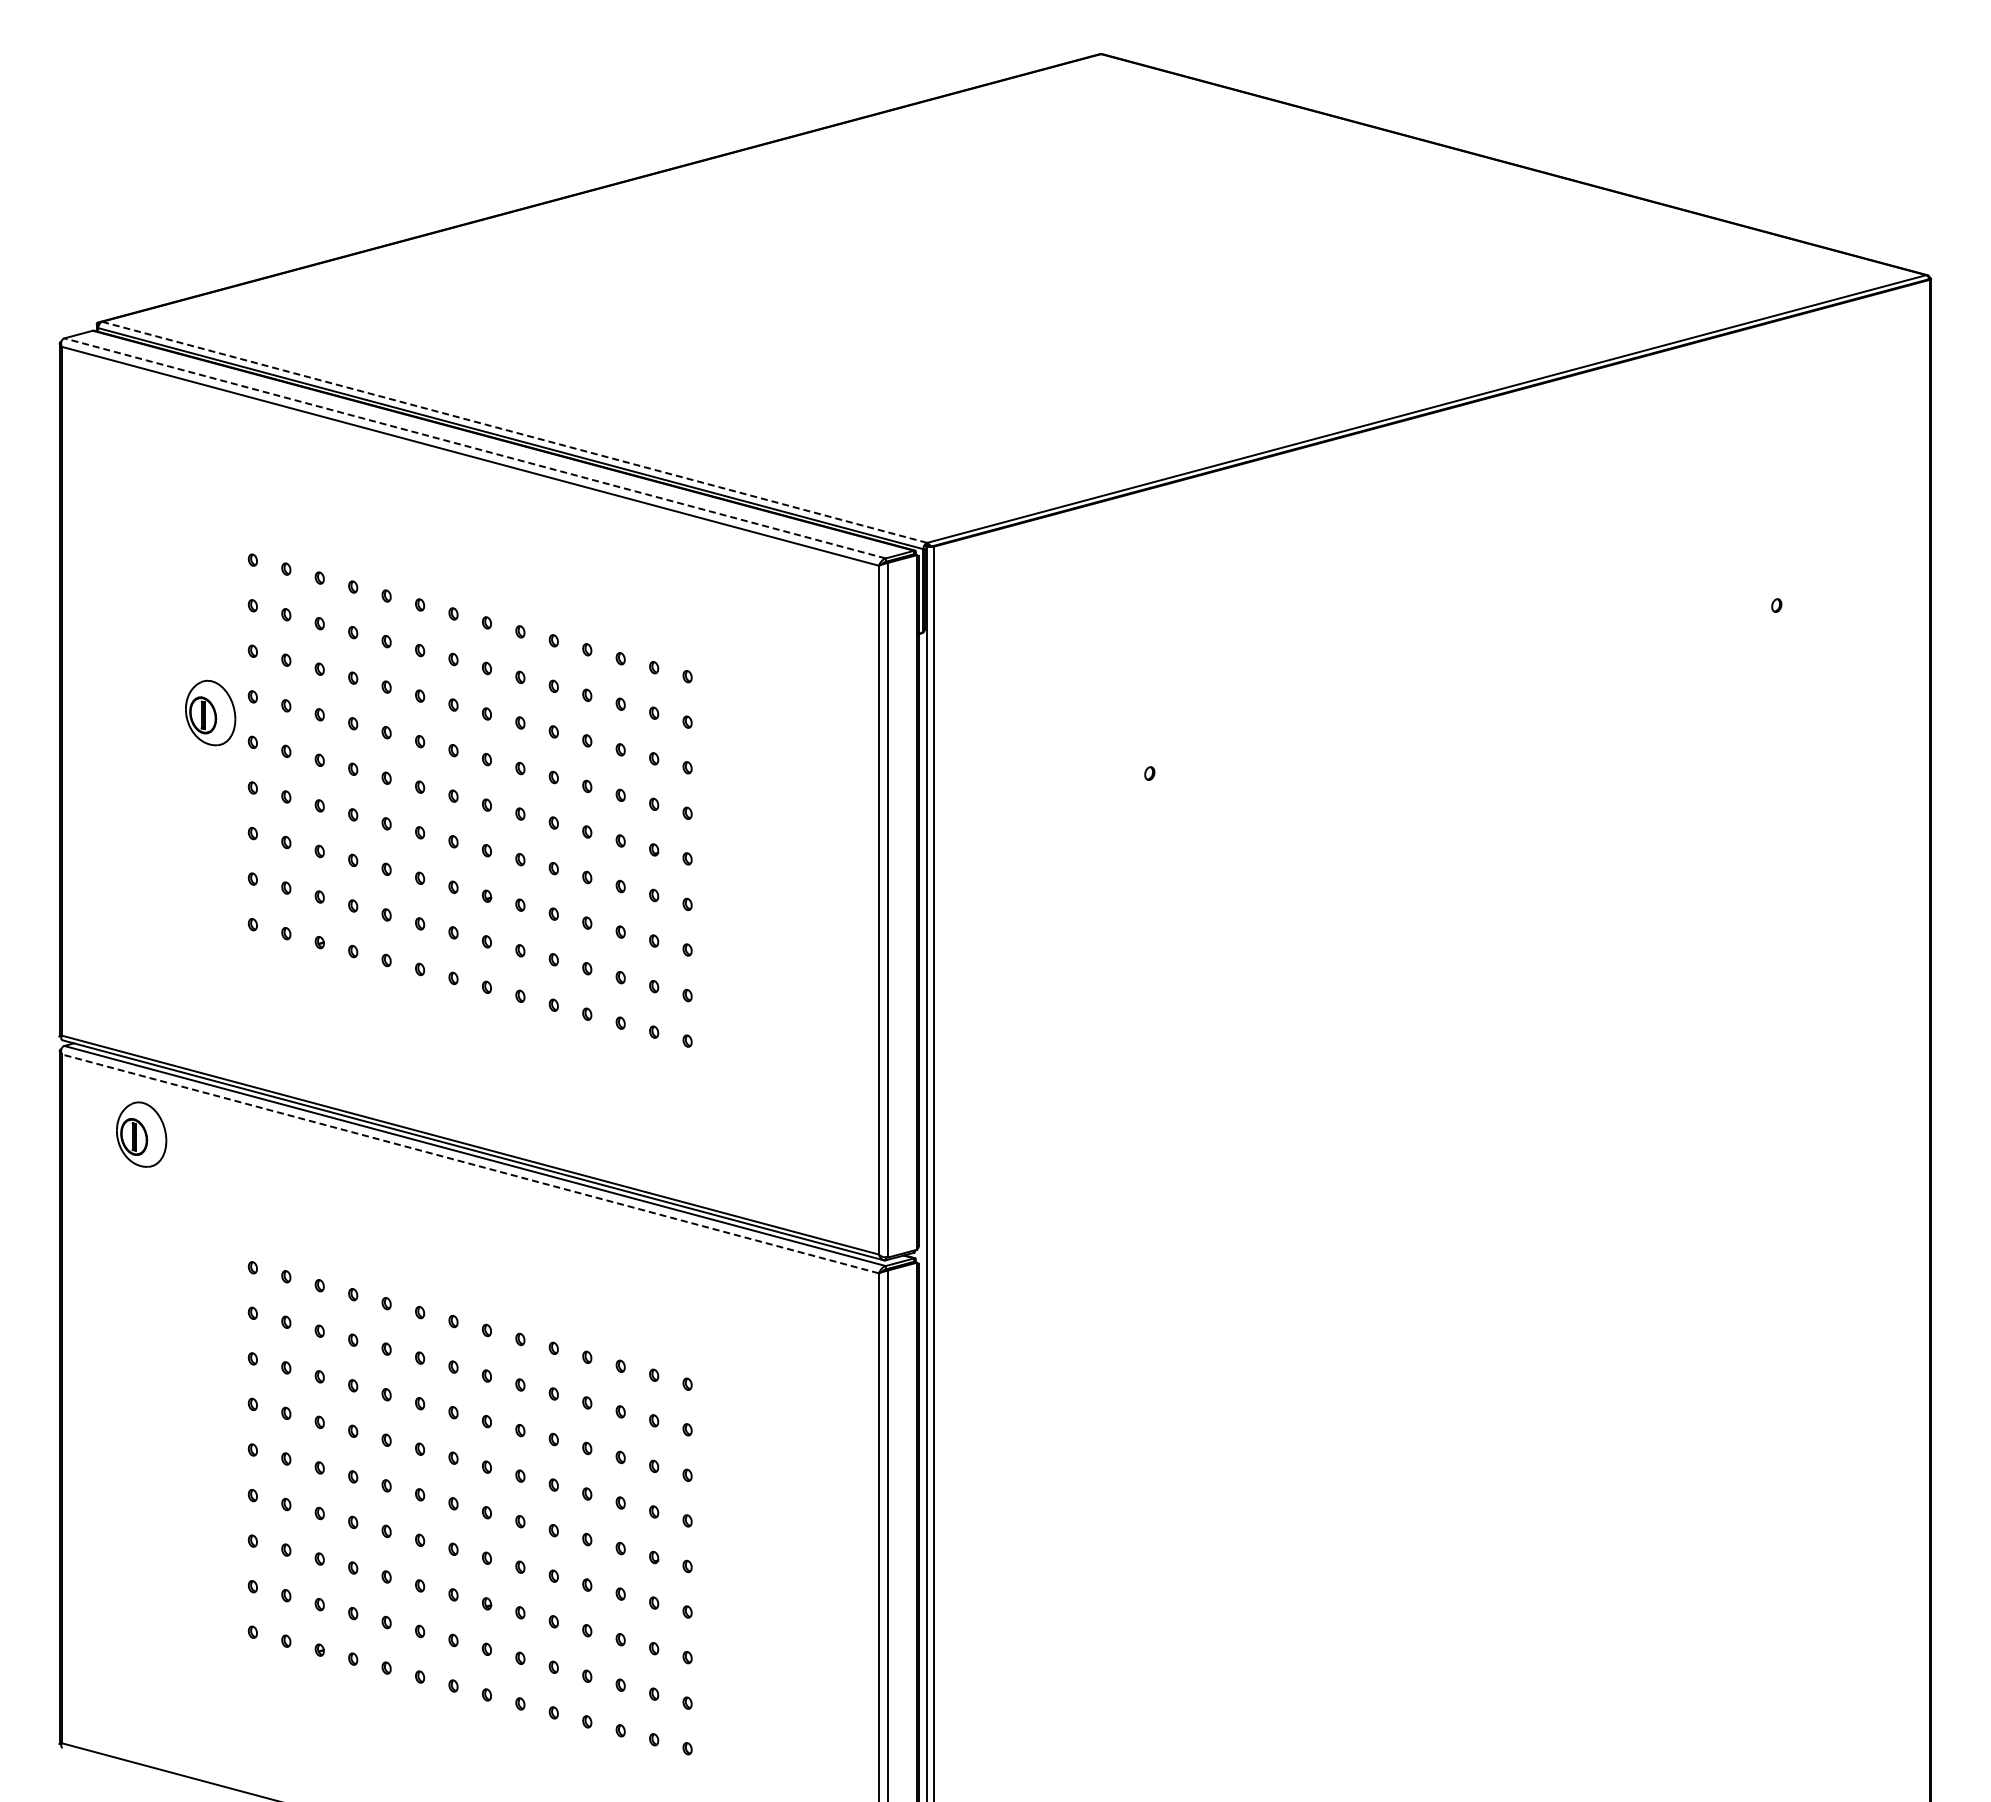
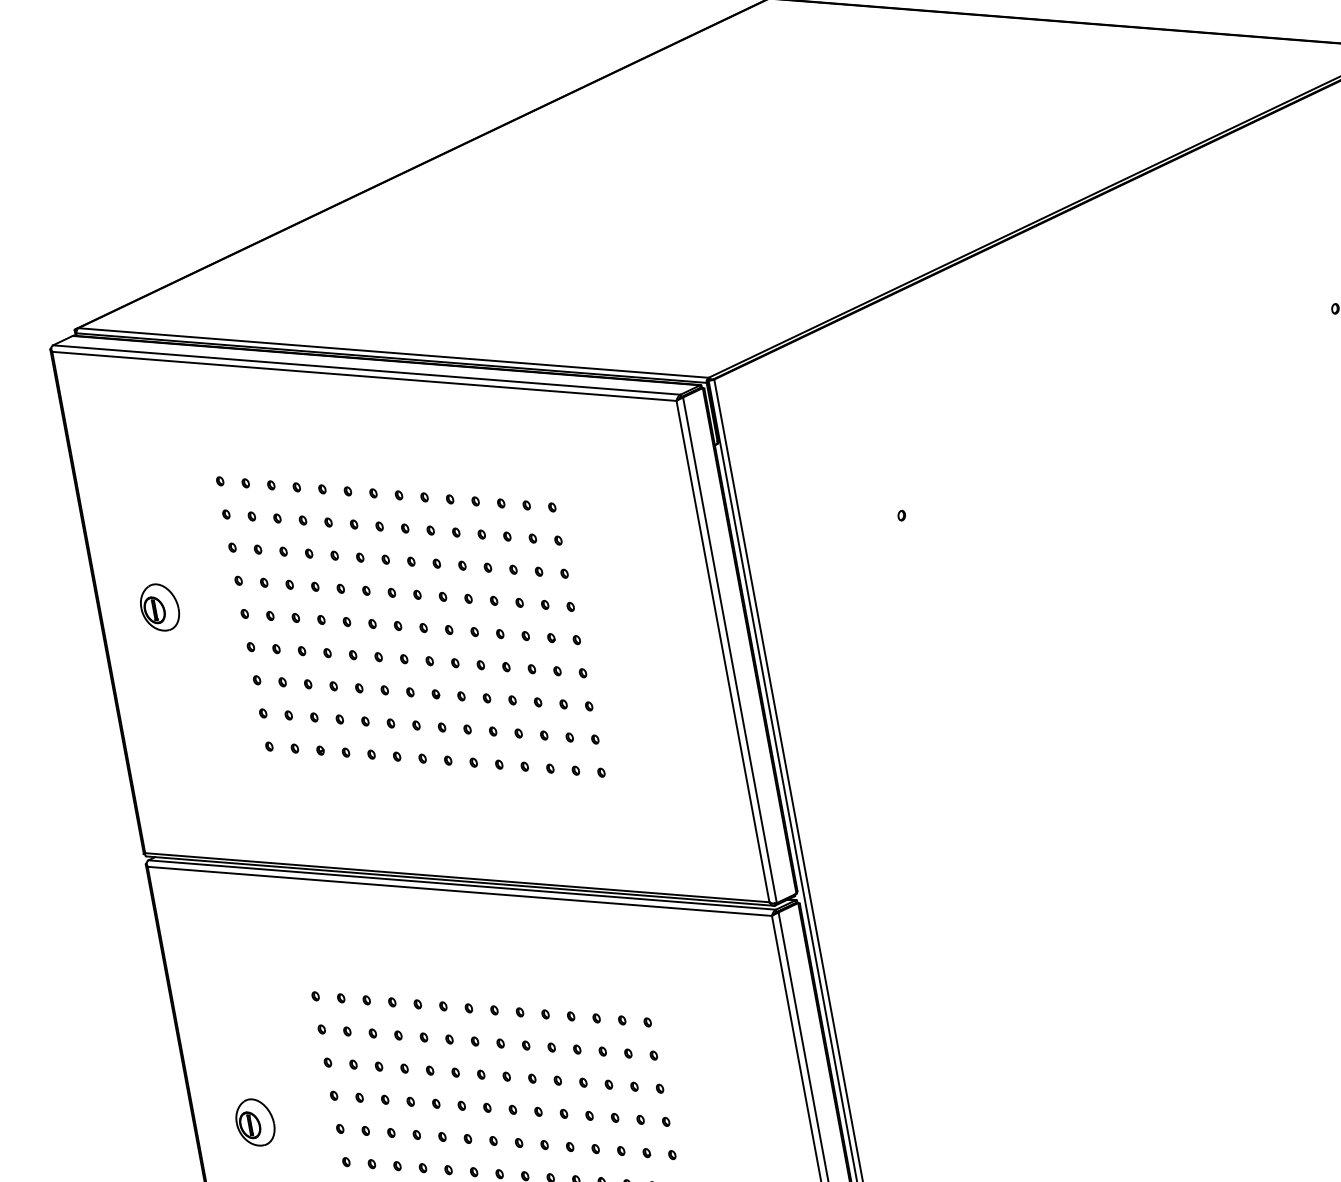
line: (515, 432) -> (394, 352), dashed -> solid
line: (474, 448) -> (366, 370), dashed -> solid
part: (210, 712) -> (159, 607), moved
part: (141, 1134) -> (255, 1122), moved
line: (470, 1163) -> (459, 891), dashed -> solid

